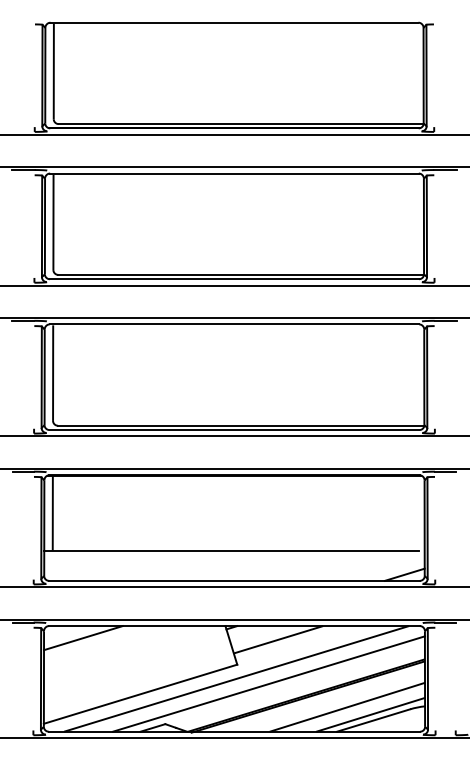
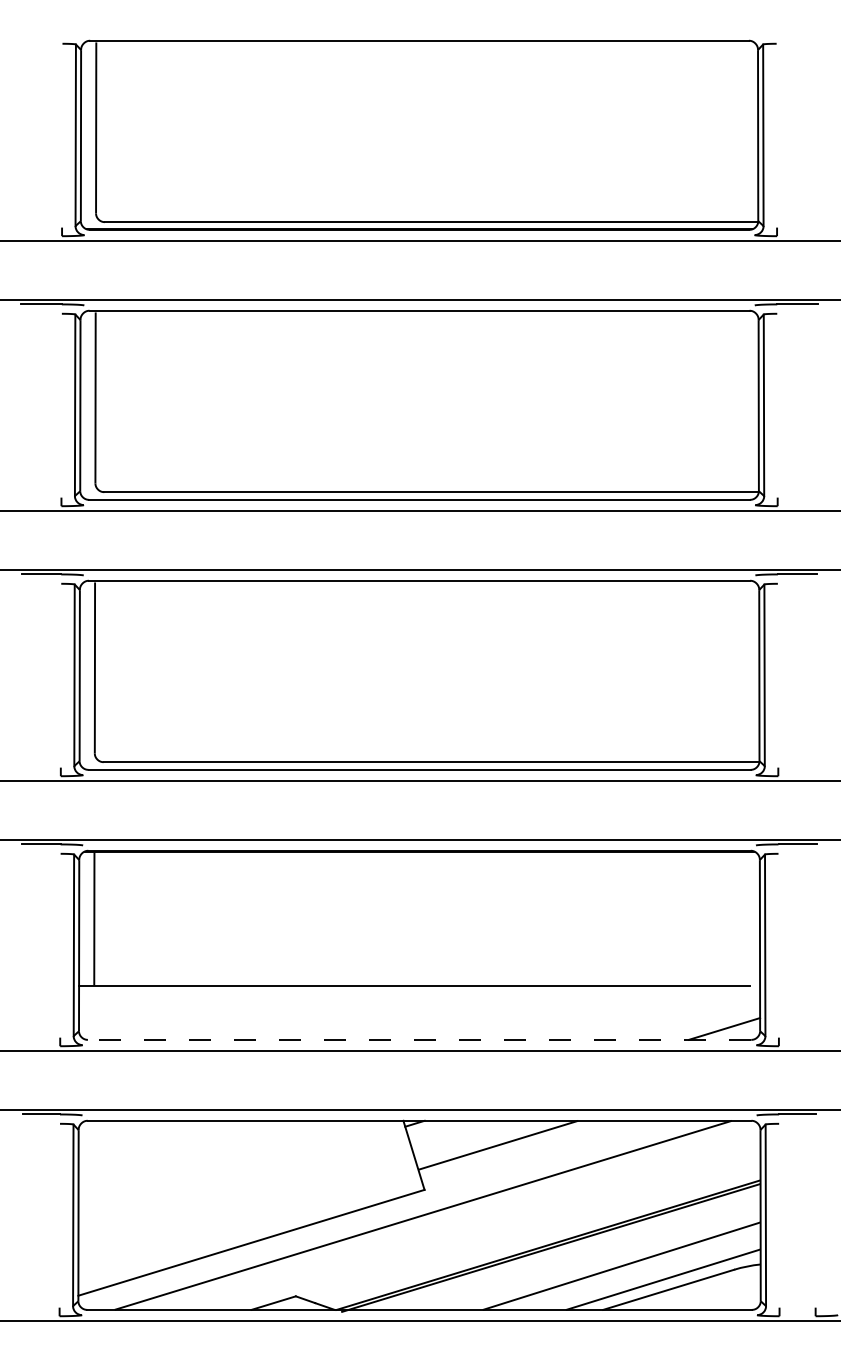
line: (233, 580) -> (417, 1039), solid -> dashed
line: (83, 638) -> (149, 1143), removed
line: (268, 683) -> (480, 1223), removed

